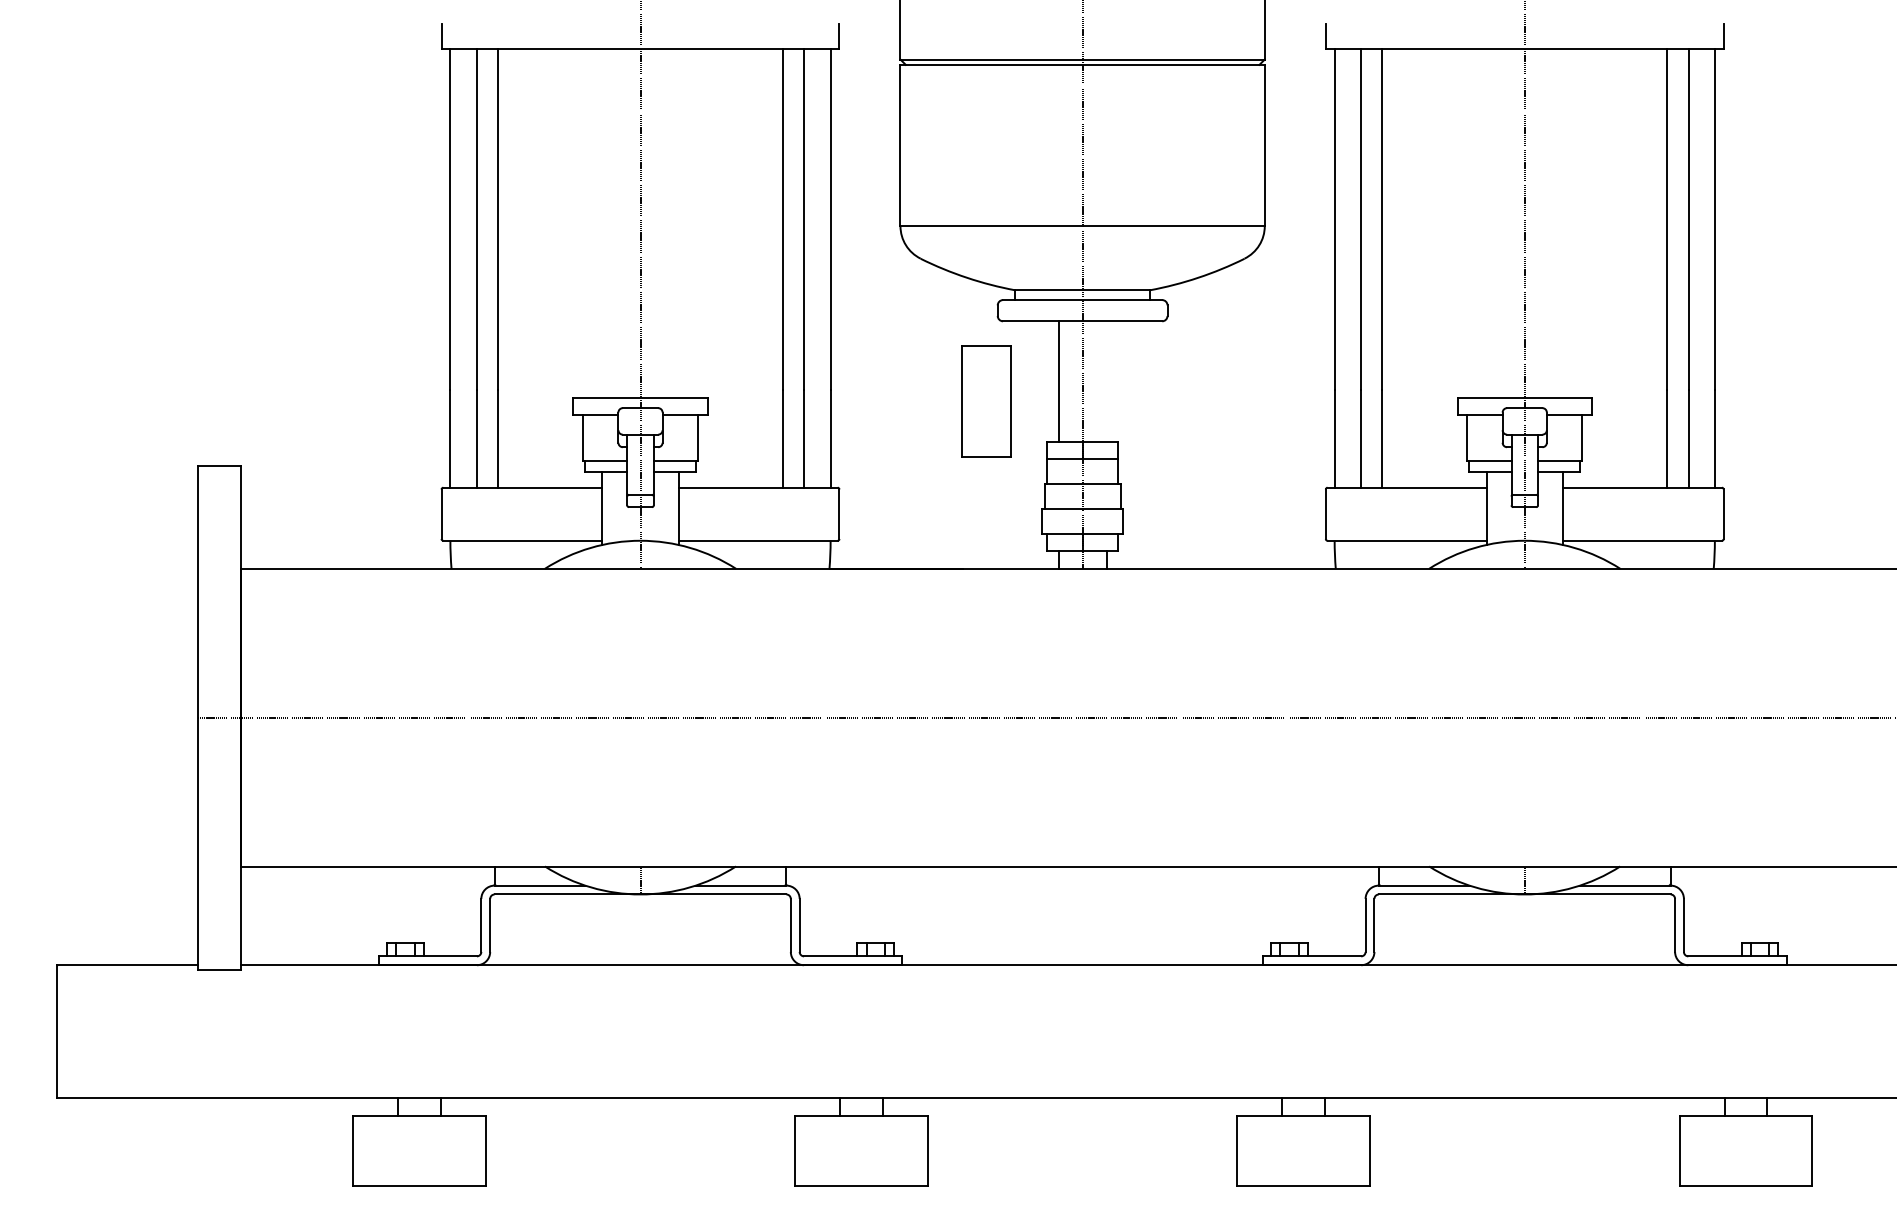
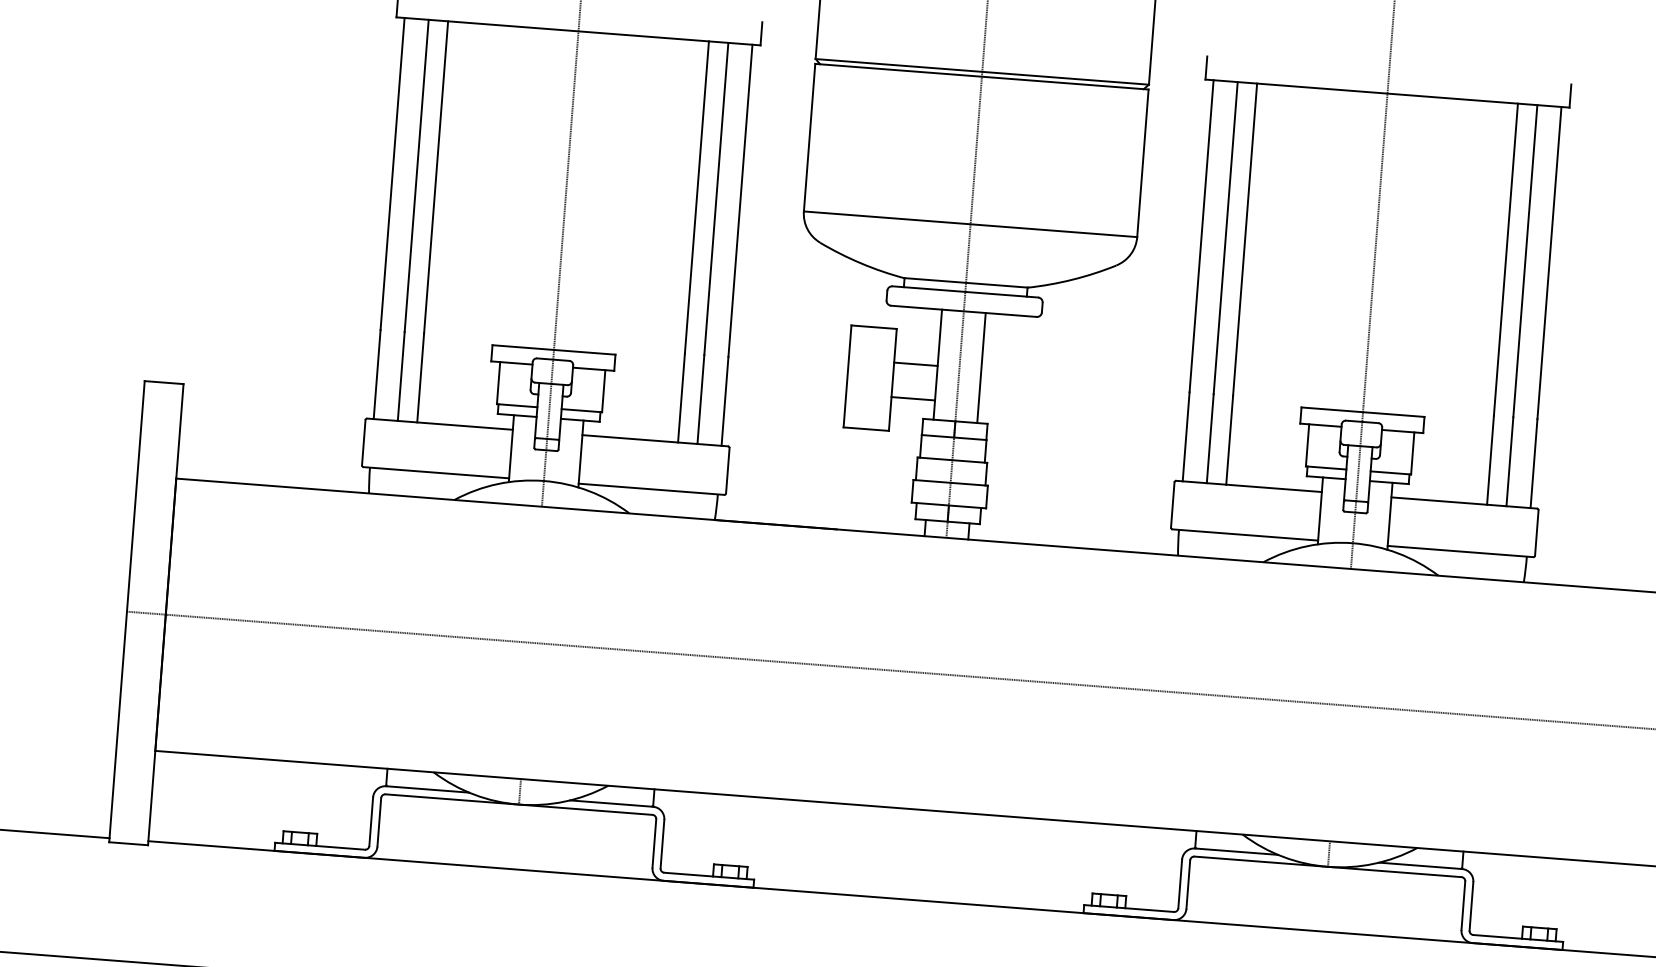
line: (1106, 381) -> (981, 368), added
line: (1034, 382) -> (915, 363), added
line: (1034, 420) -> (912, 398), added

